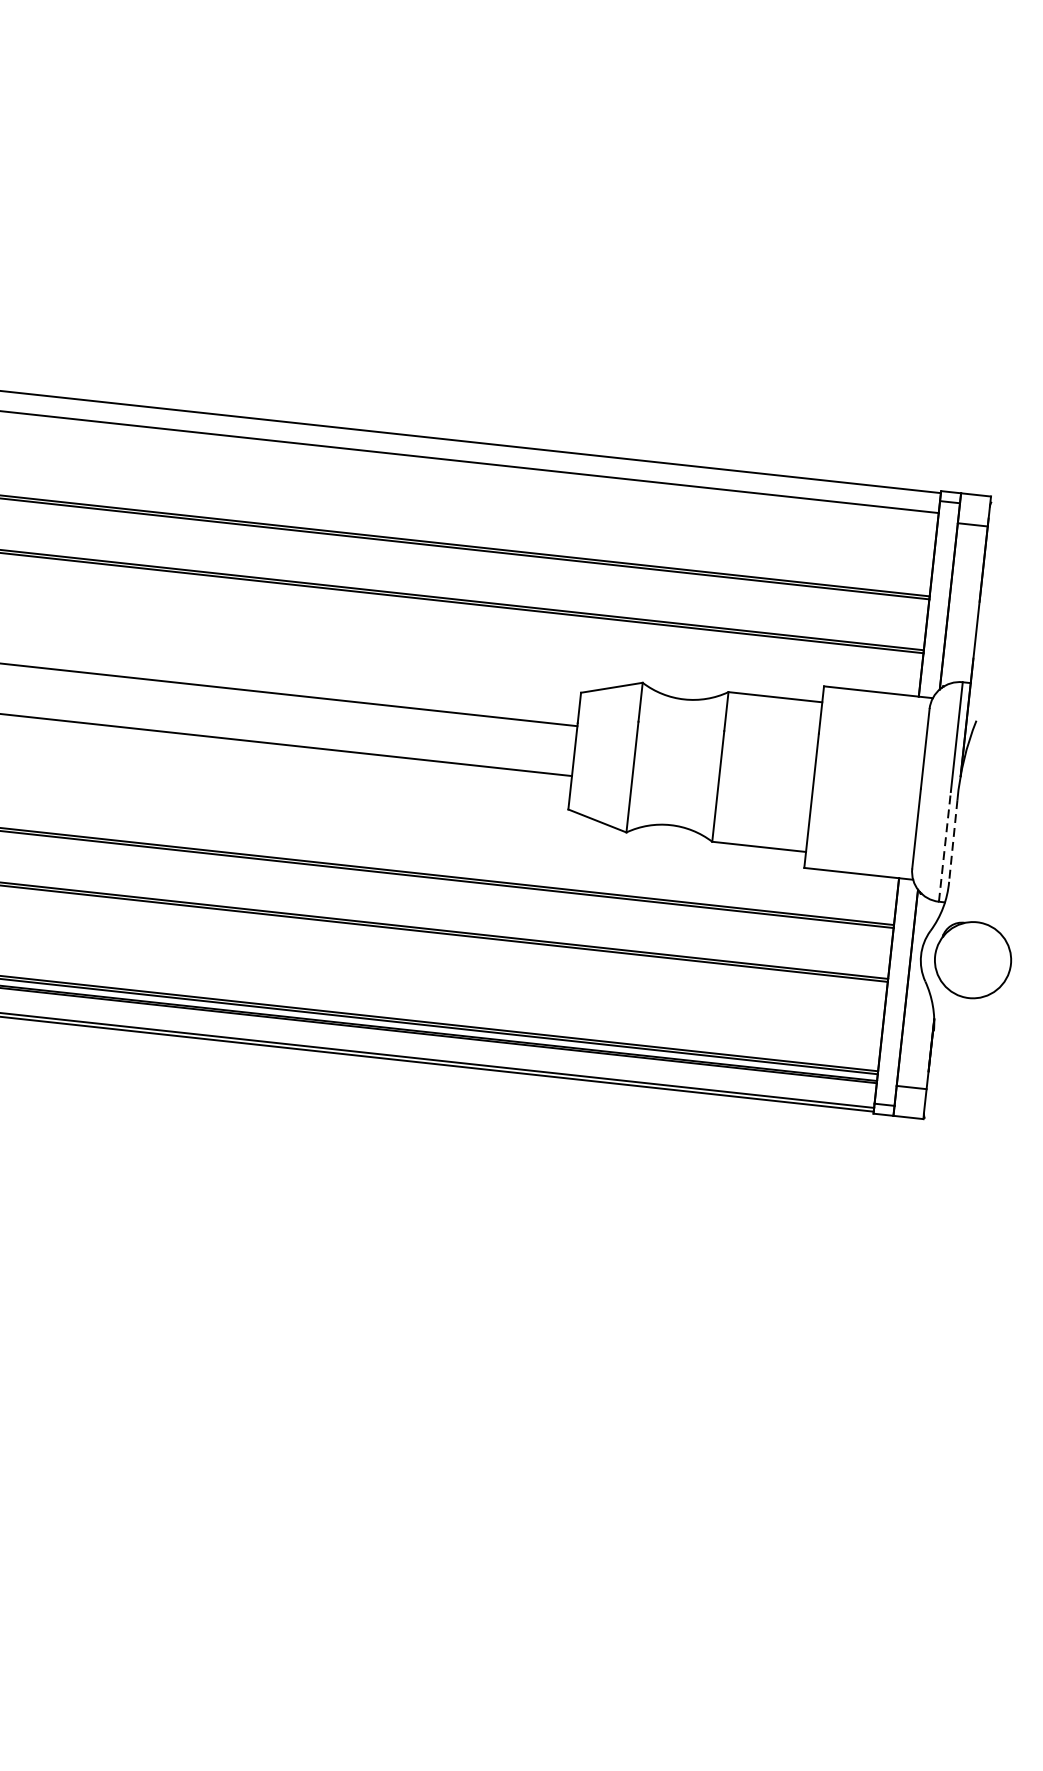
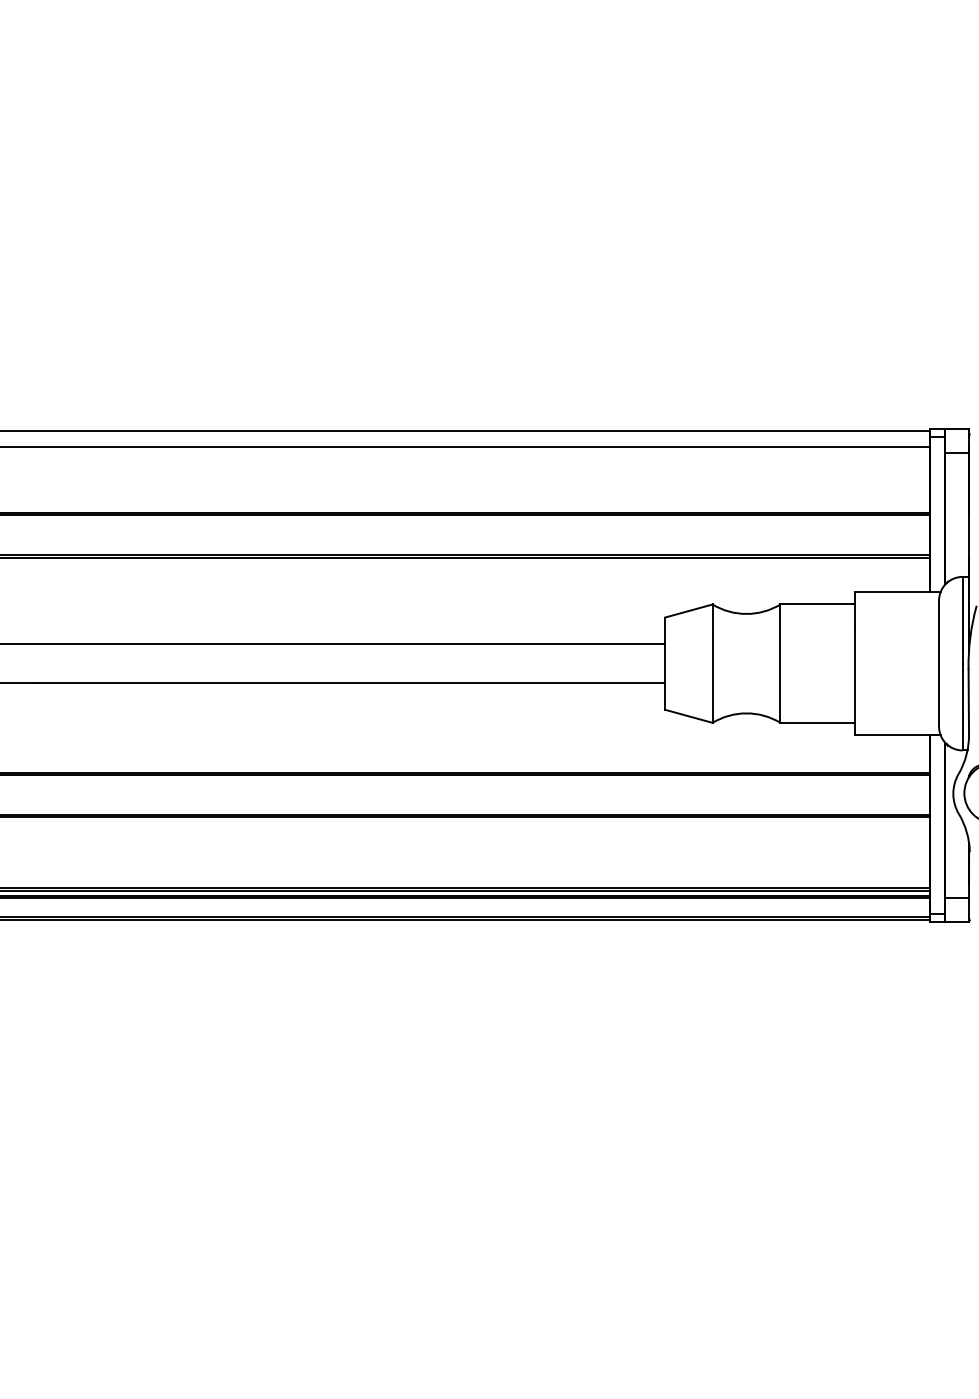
line: (952, 841) -> (968, 702), dashed -> solid
line: (944, 846) -> (962, 706), dashed -> solid

